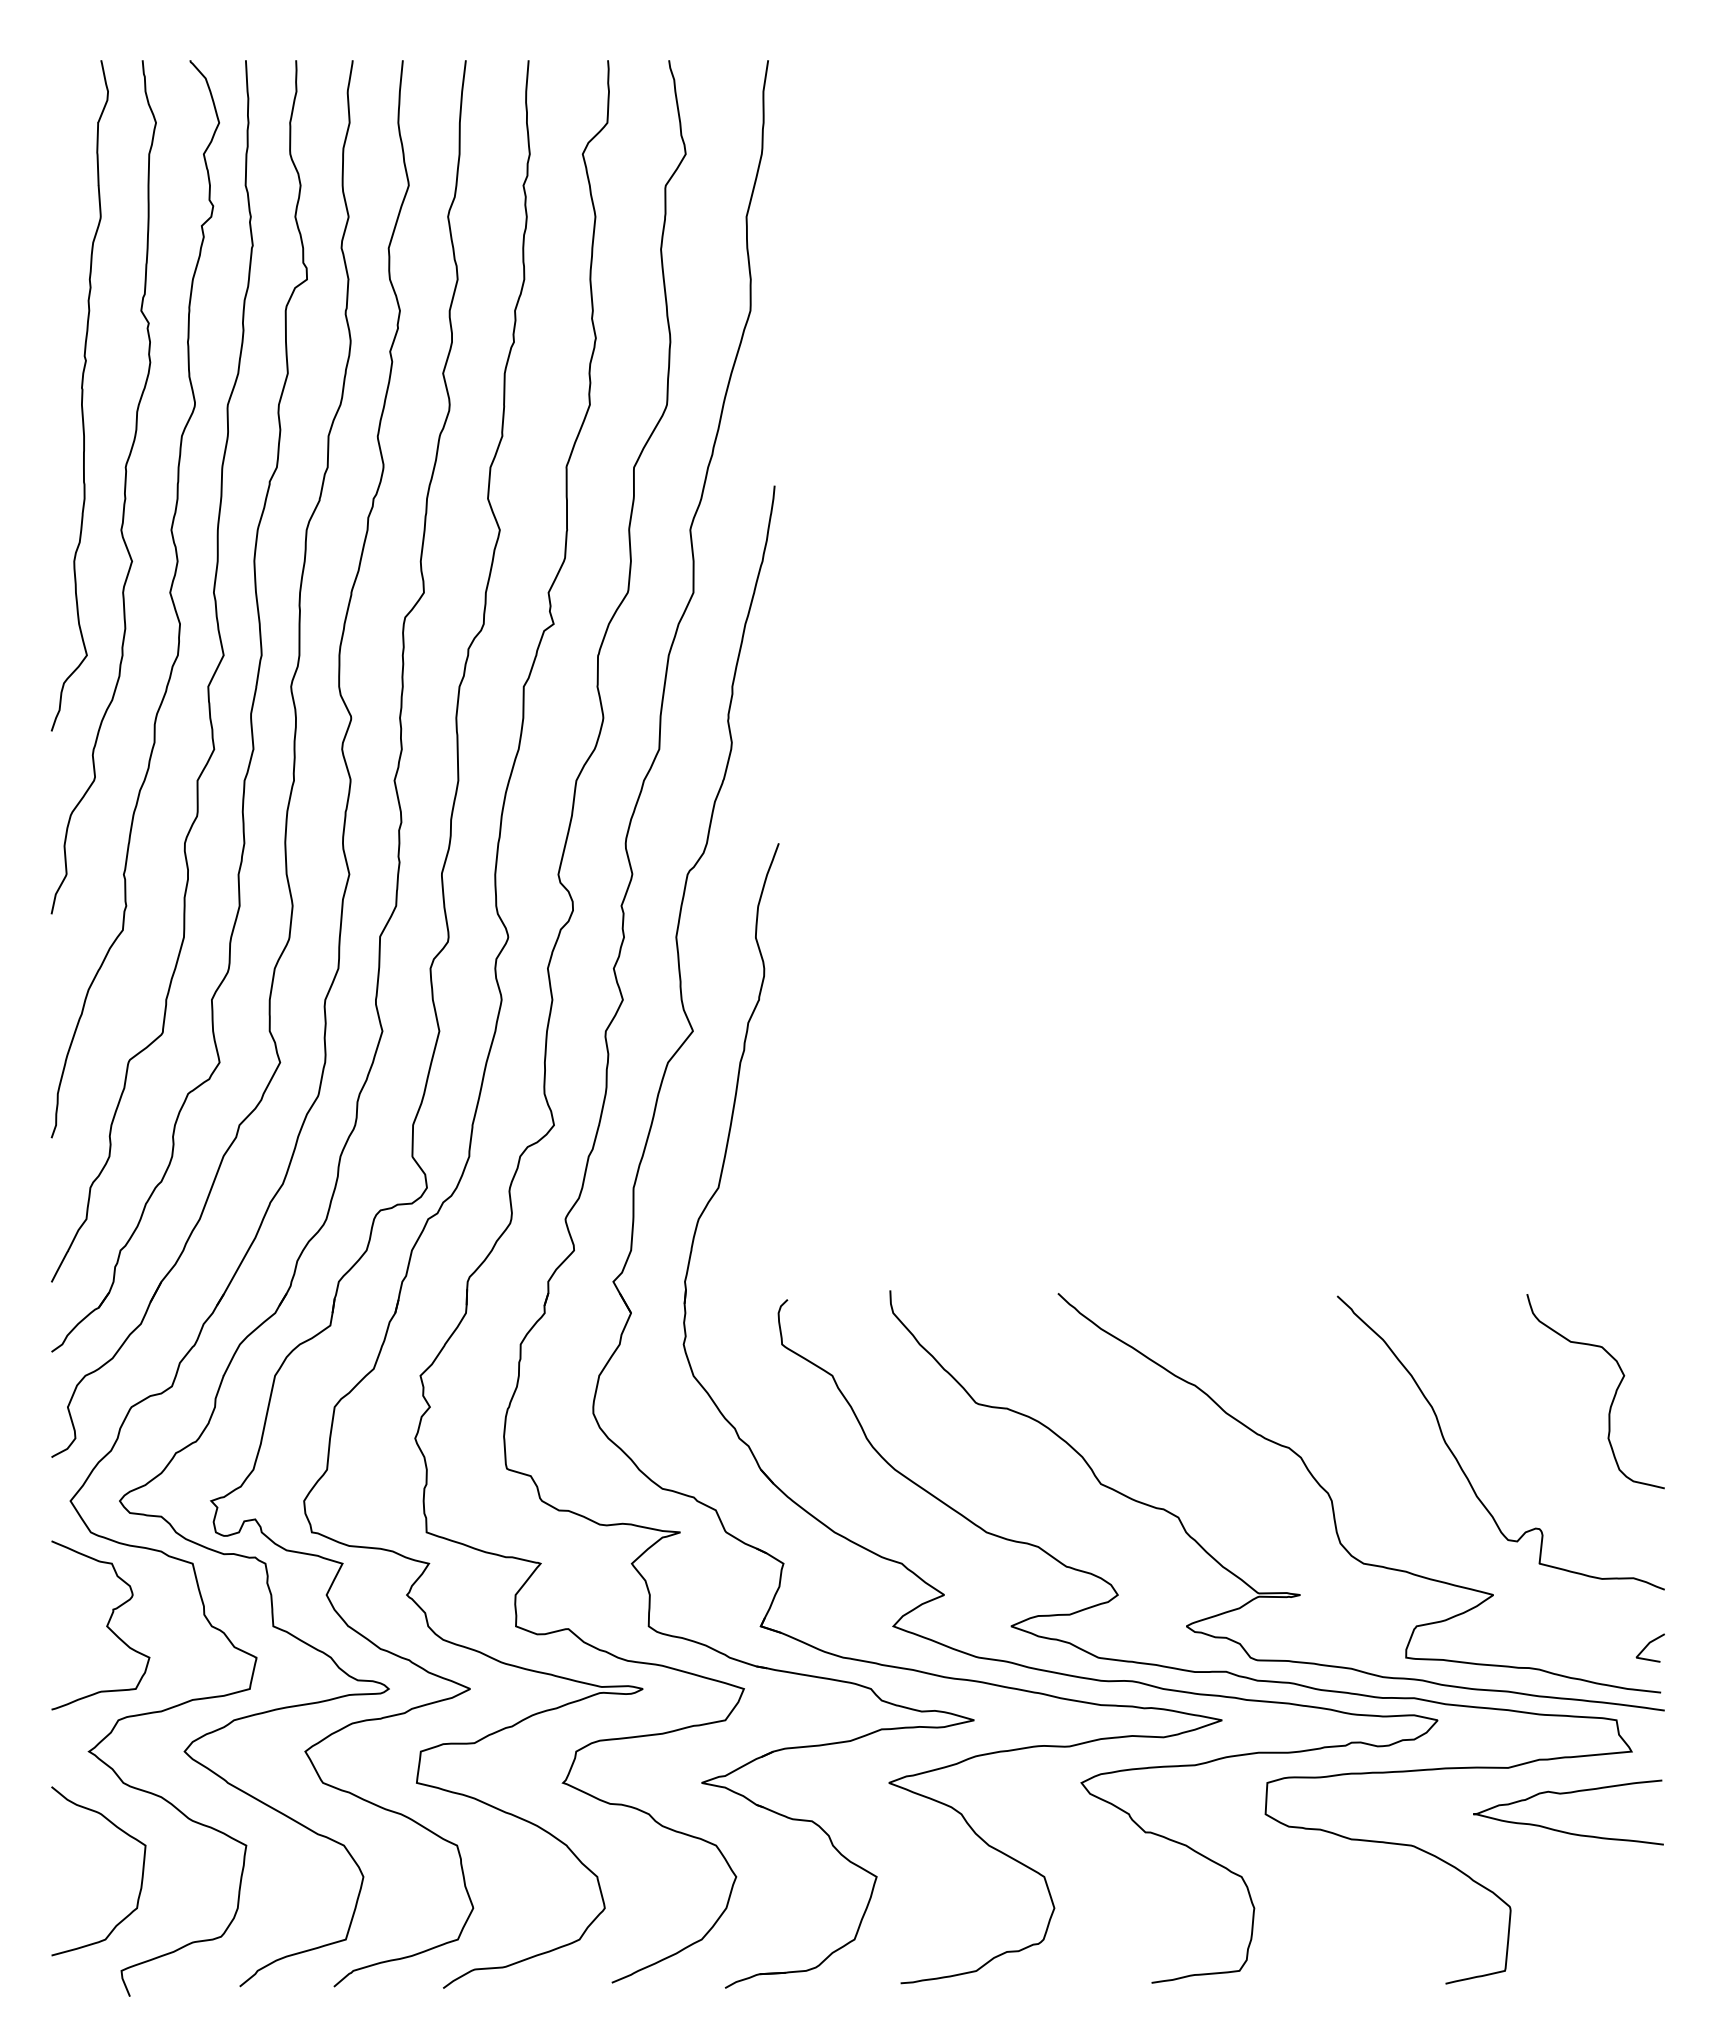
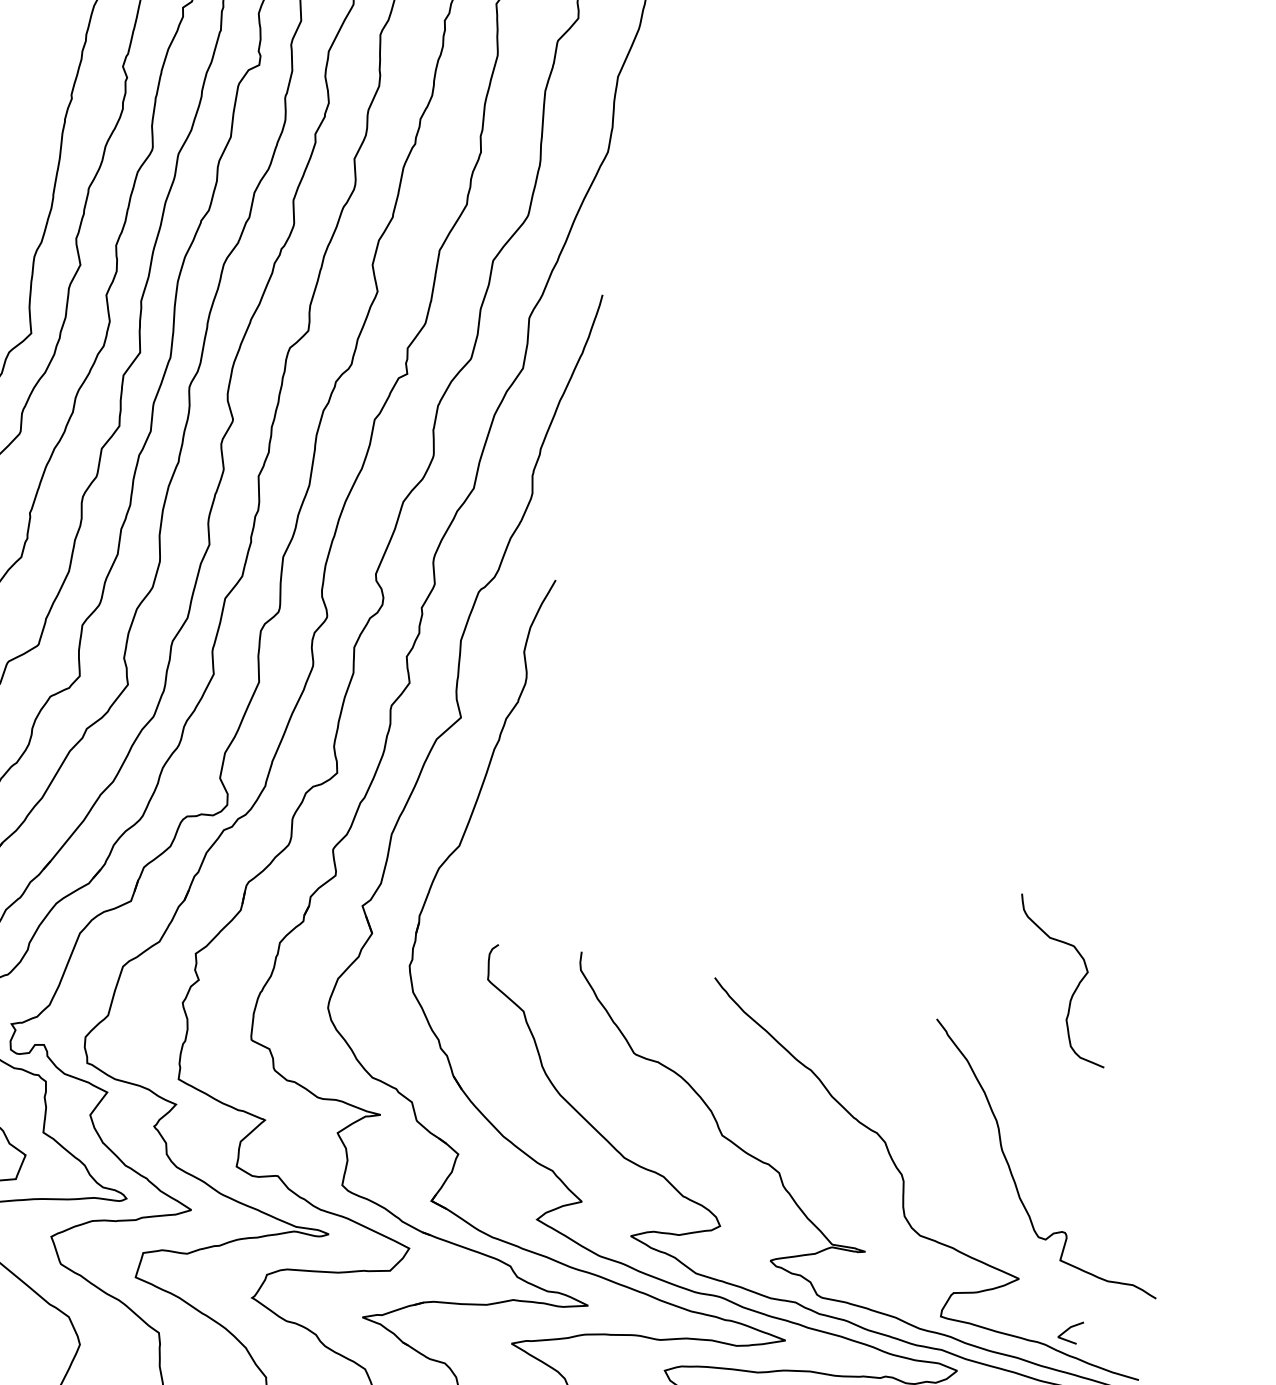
curve: (1613, 1396) -> (1076, 987), moved
line: (1648, 1645) -> (1069, 1329), moved

